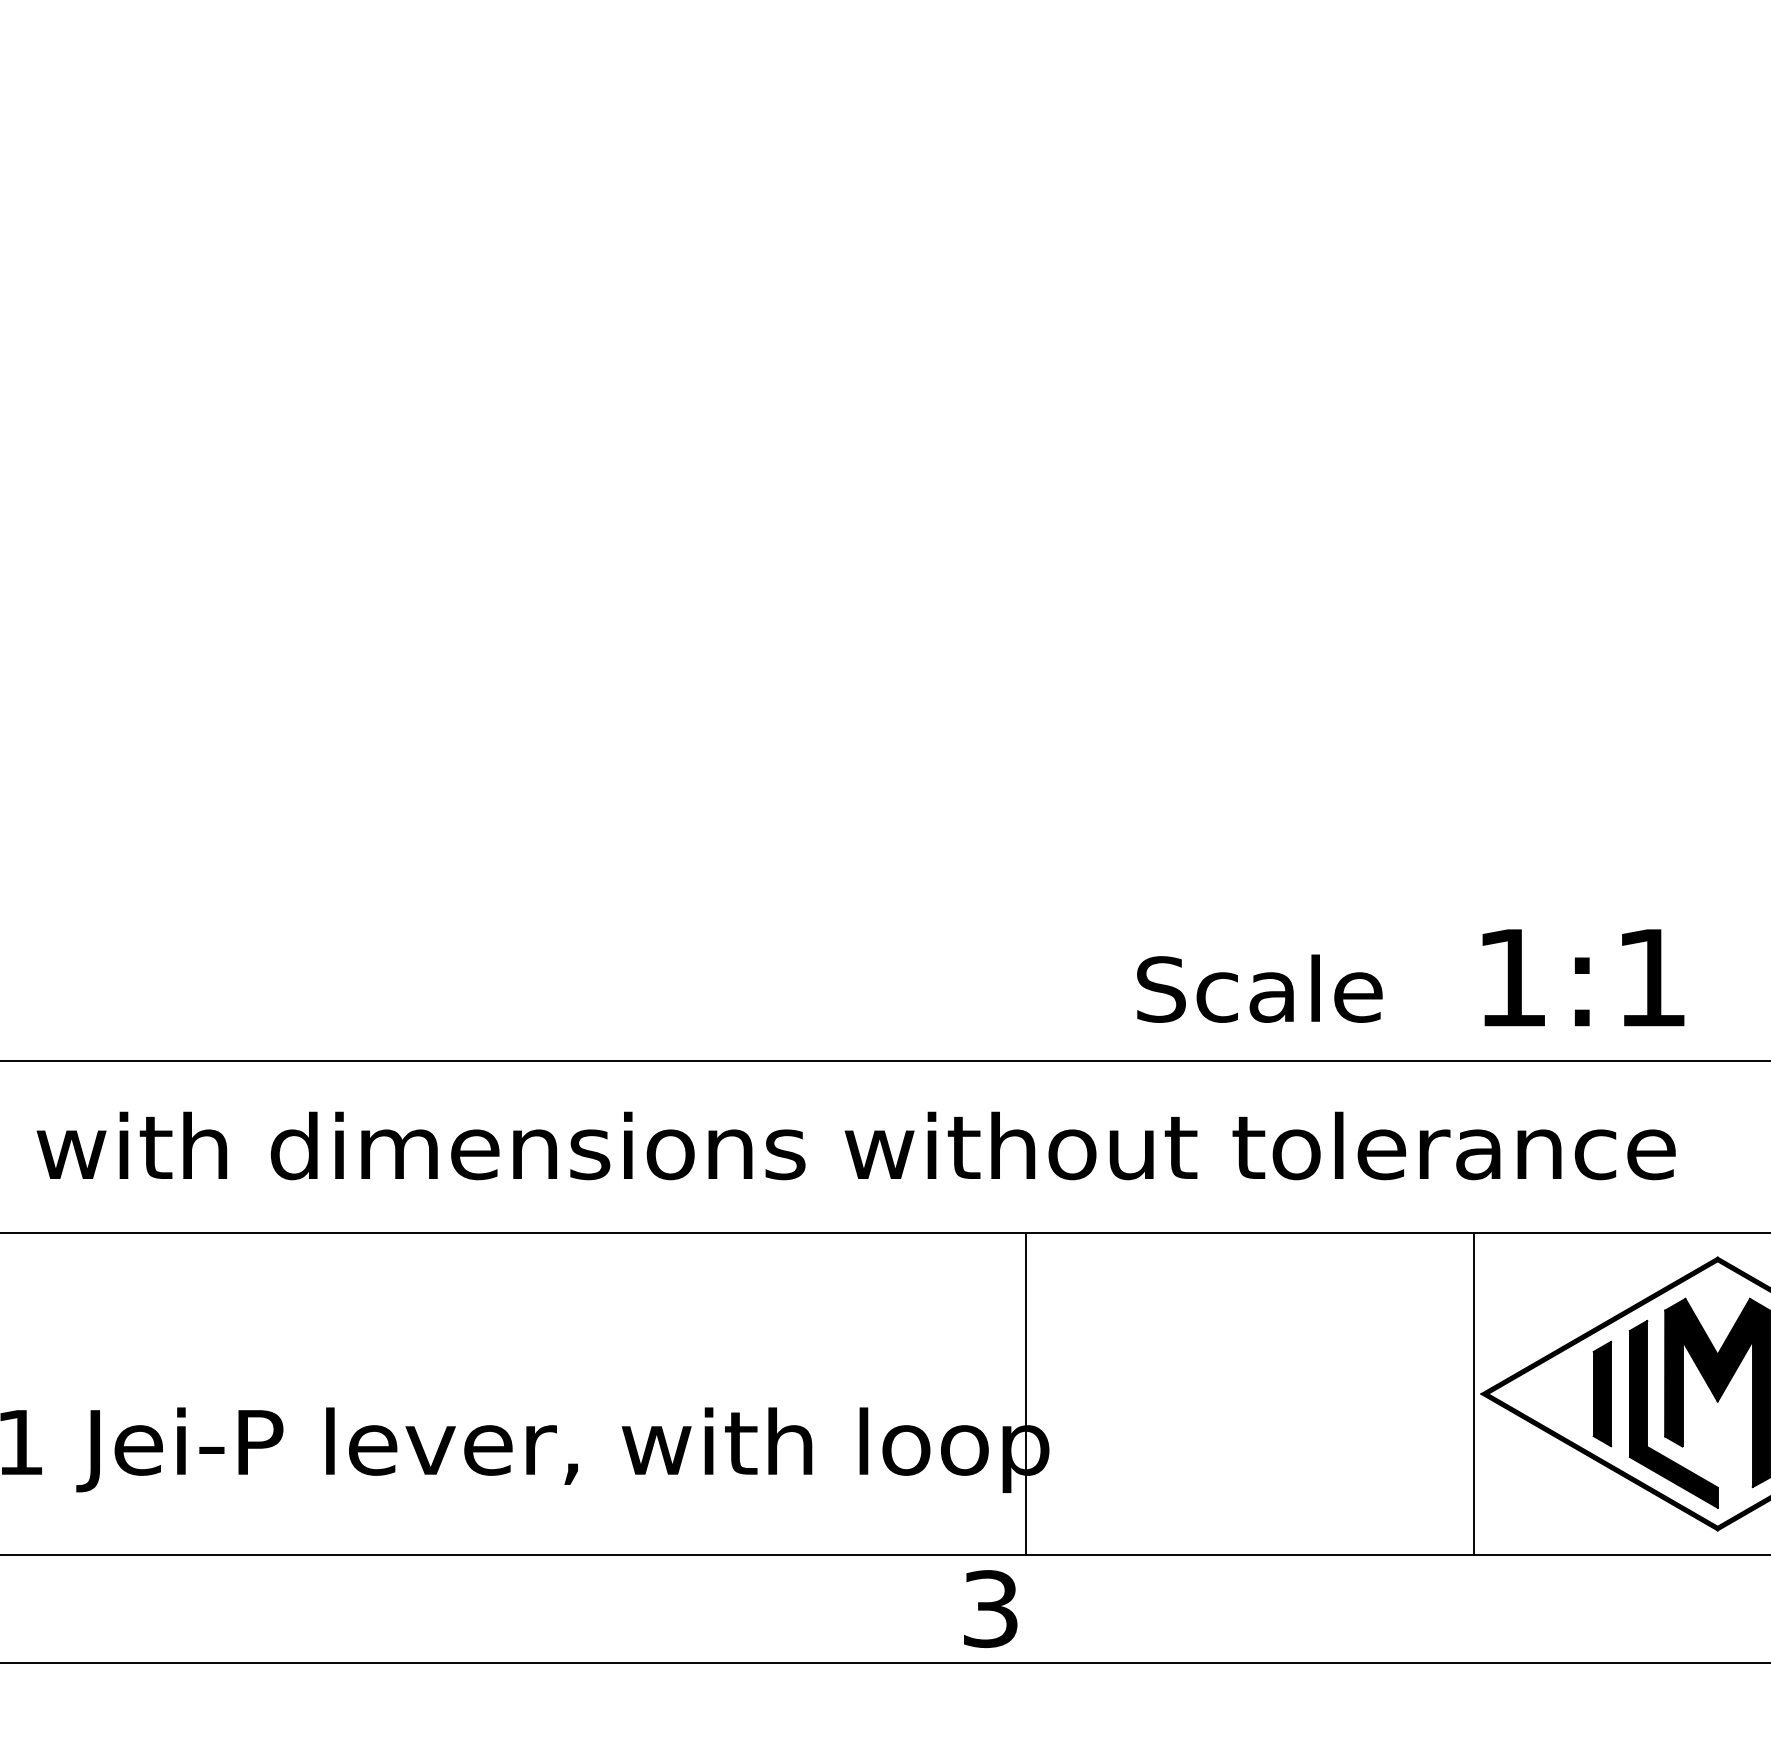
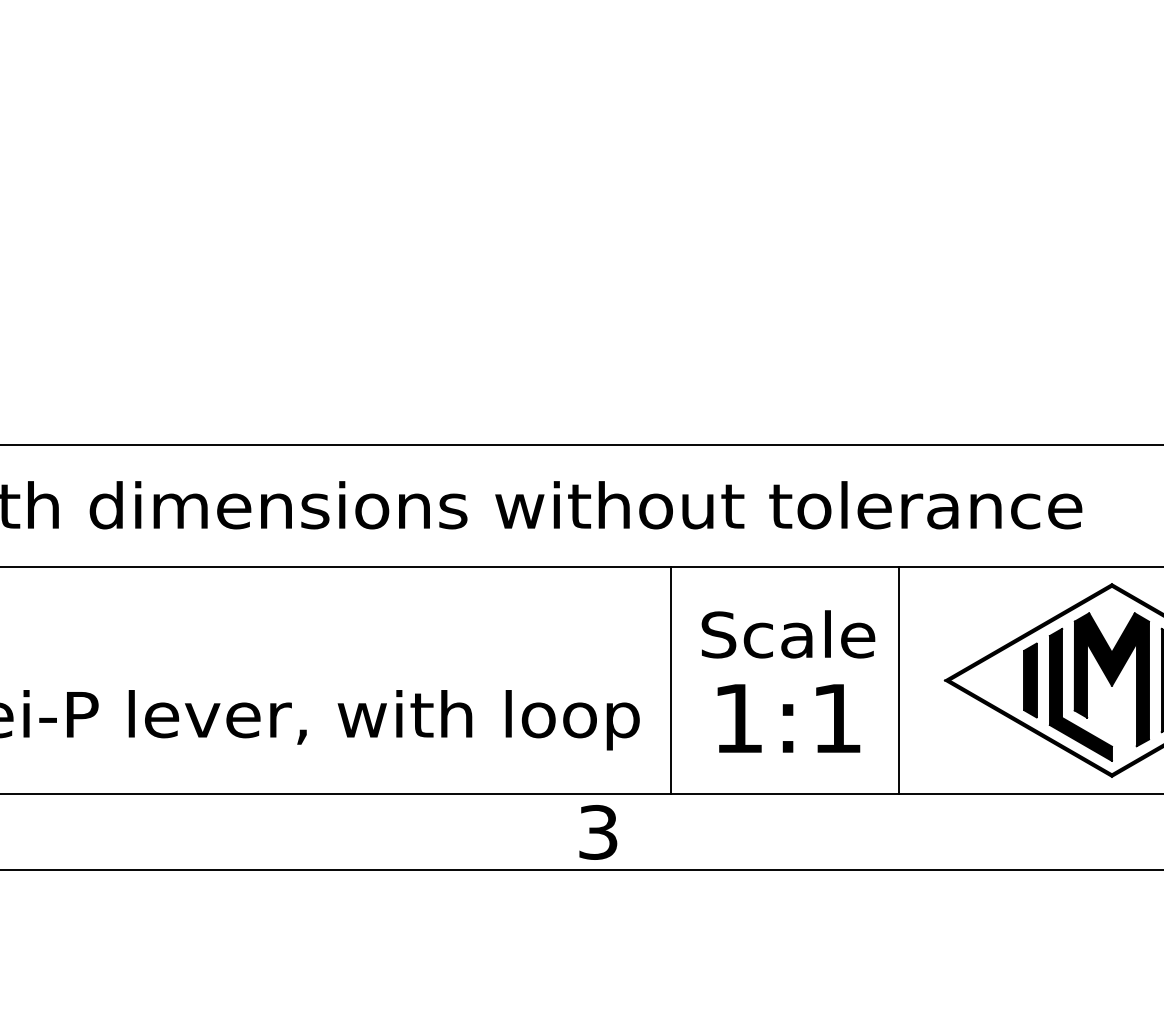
text: (1583, 977) -> (788, 718), moved
text: (1259, 988) -> (788, 634), moved
line: (1026, 1393) -> (671, 680), moved
line: (1473, 1393) -> (899, 680), moved

